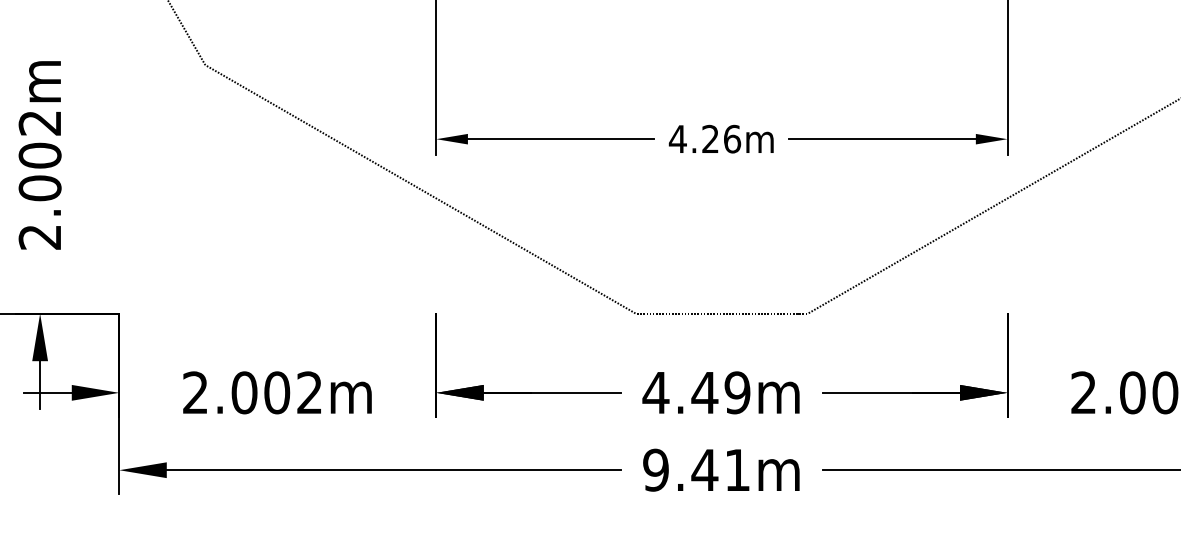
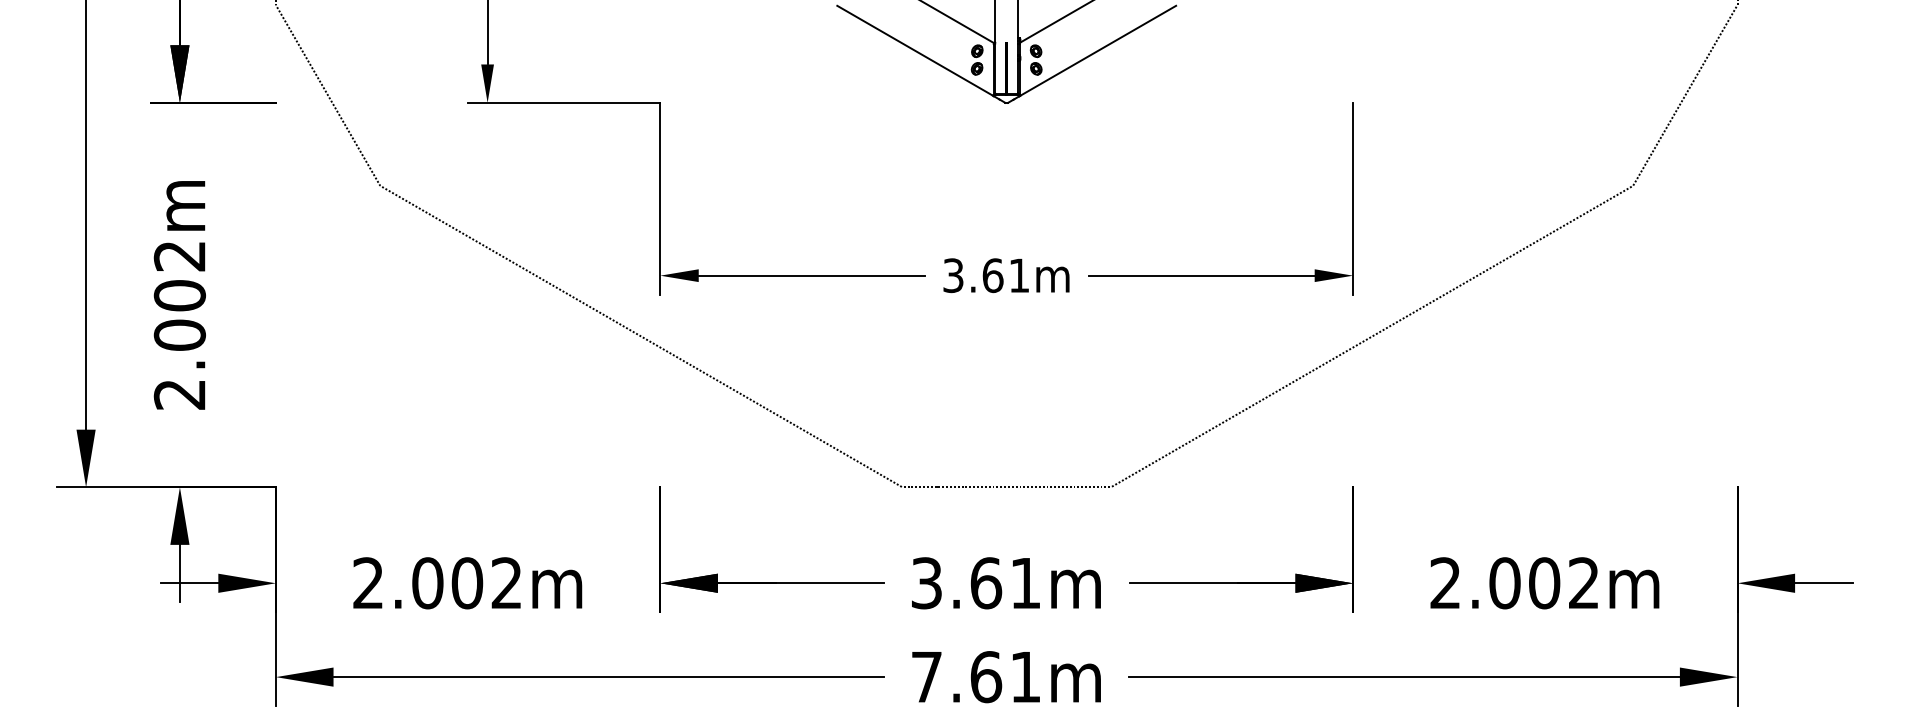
text: (704, 139) -> (985, 275), 4.26m -> 3.61m
text: (696, 393) -> (975, 583), 4.49m -> 3.61m
text: (680, 470) -> (956, 677), 9.41m -> 7.61m

